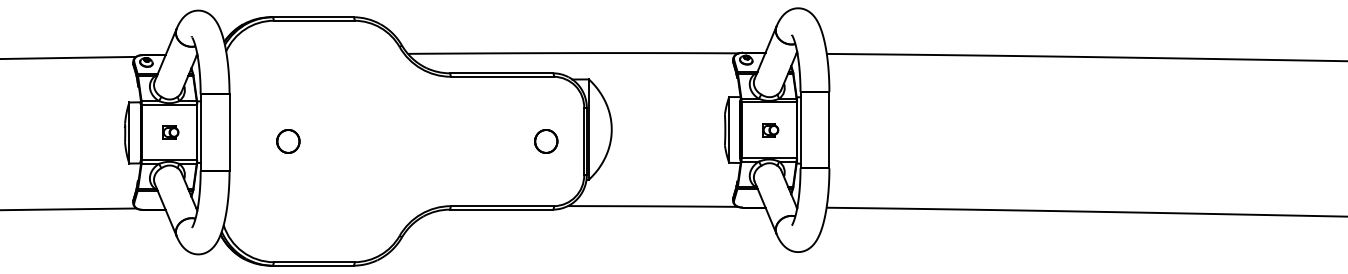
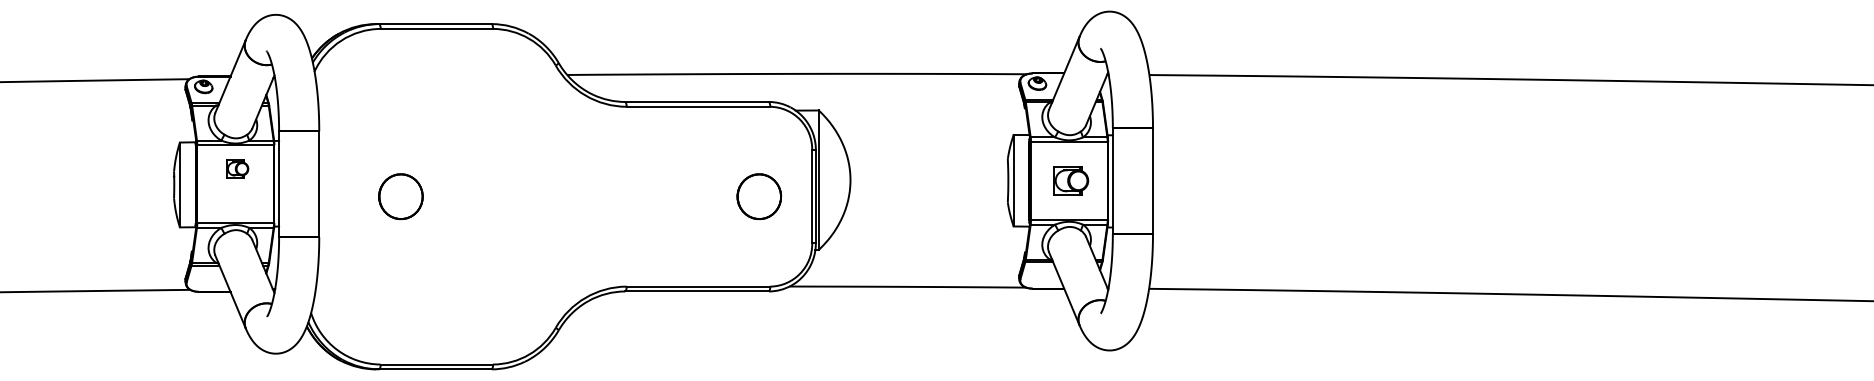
part: (770, 130) -> (1071, 181), size x1.6
part: (170, 132) -> (237, 168), moved
part: (288, 141) -> (401, 196), size x1.4
part: (546, 141) -> (759, 196), size x1.4

